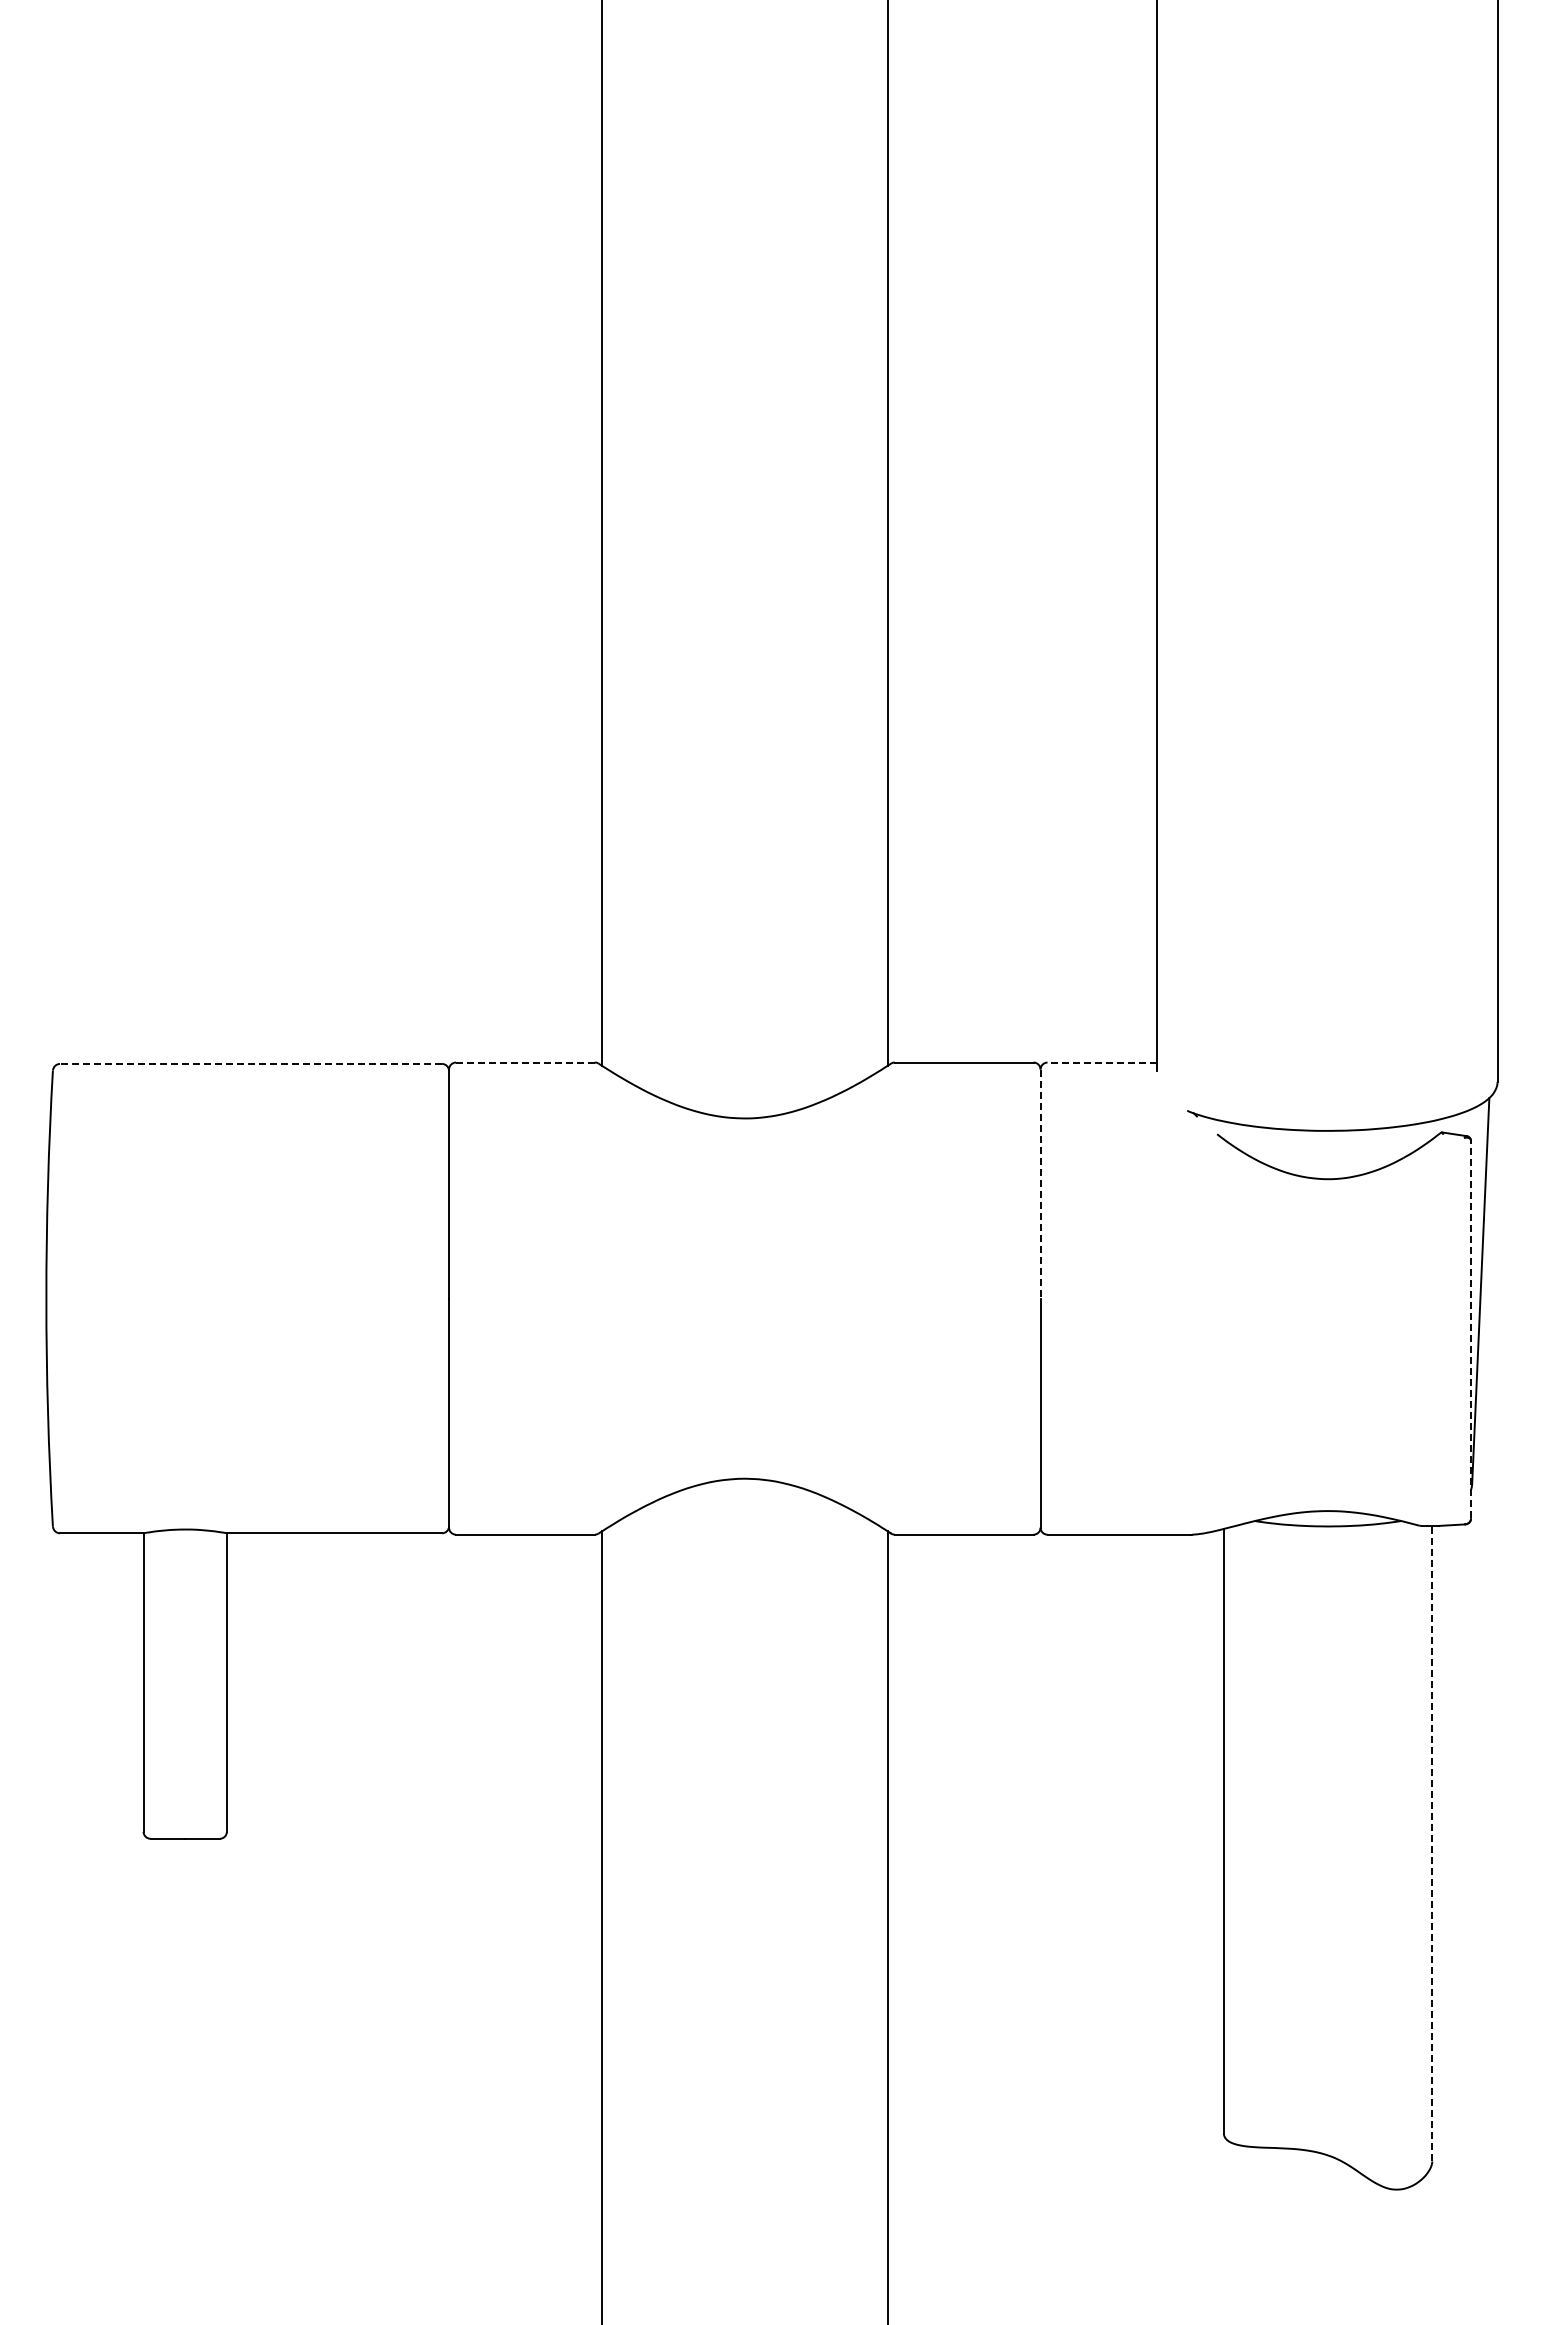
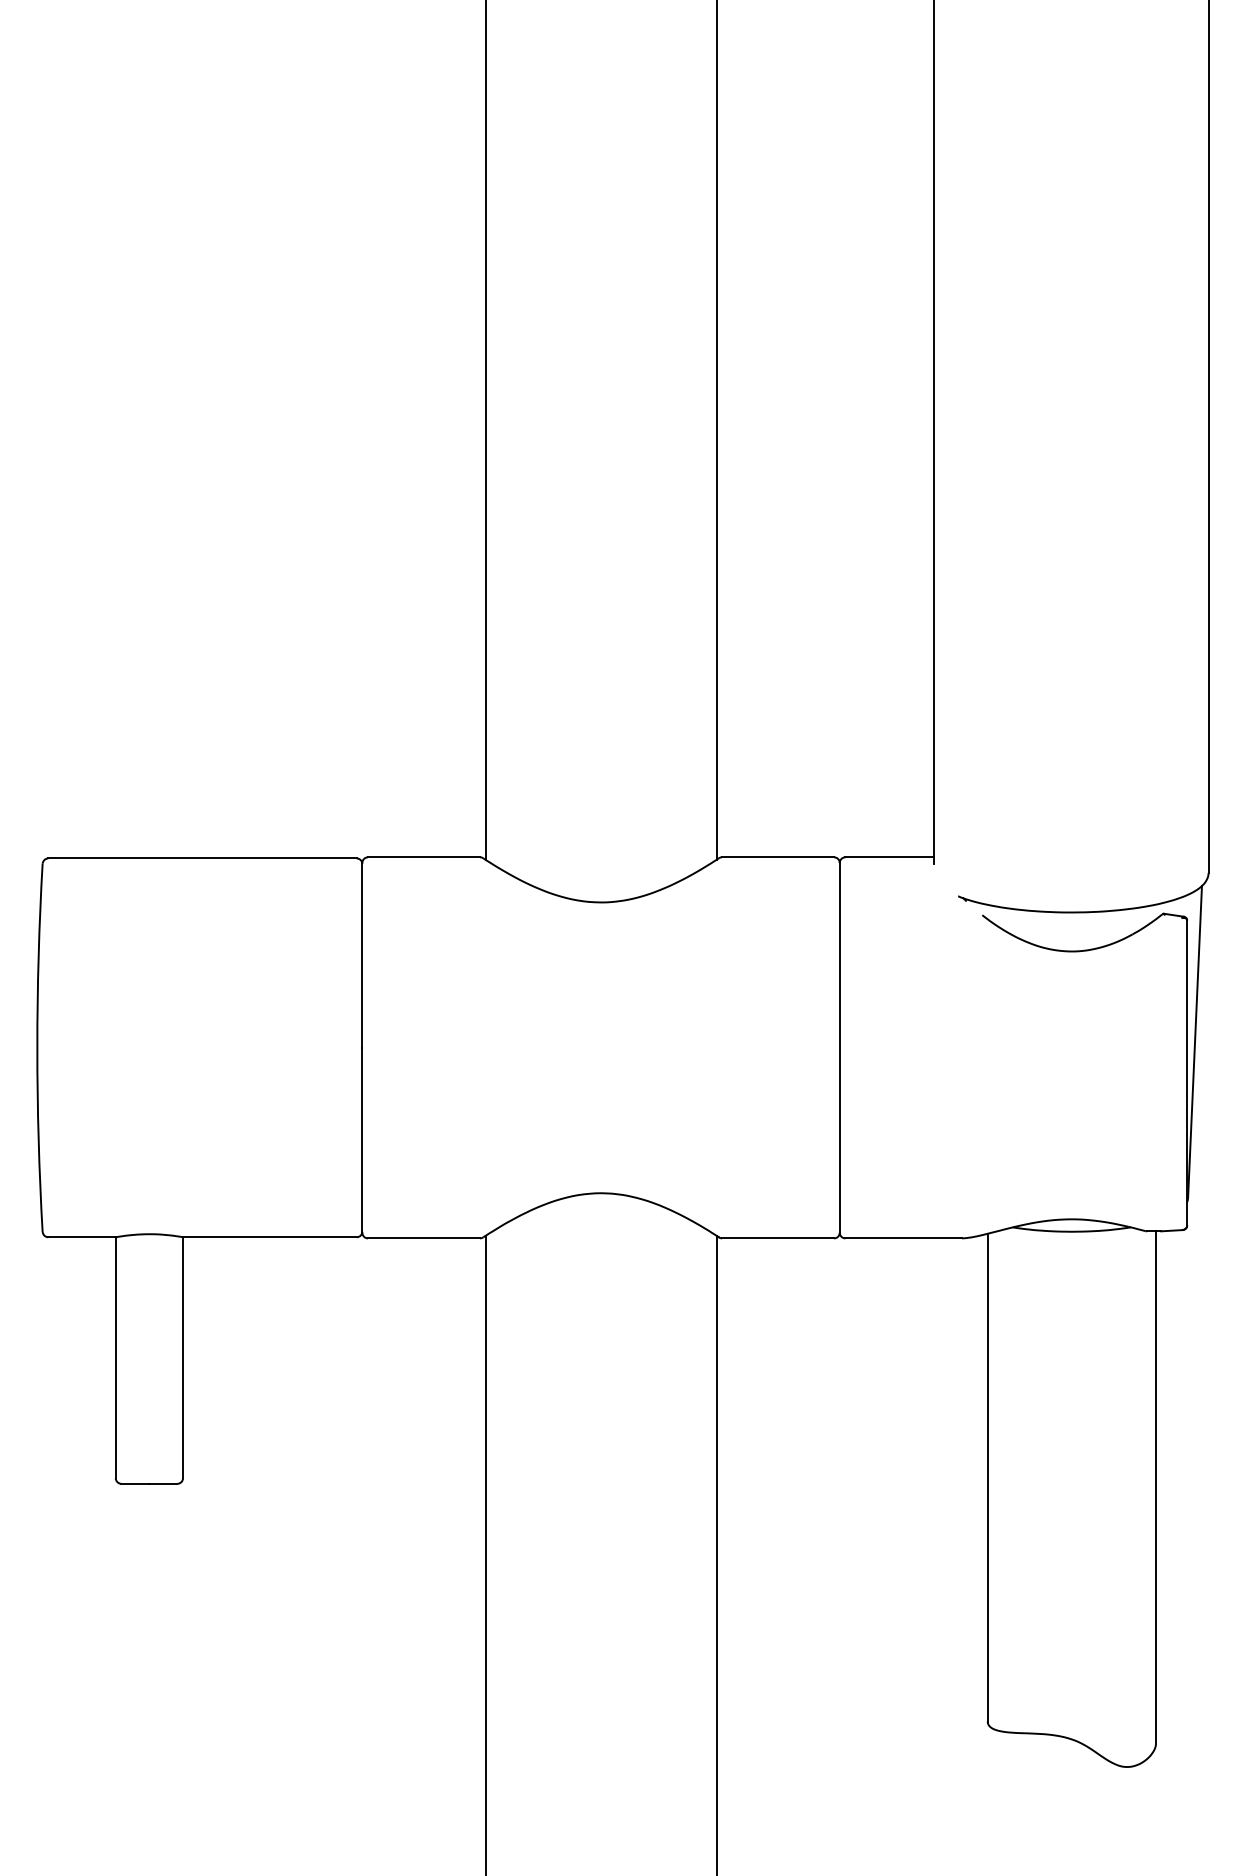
line: (524, 1062) -> (423, 857), dashed -> solid
line: (1102, 1062) -> (889, 857), dashed -> solid
line: (250, 1063) -> (202, 858), dashed -> solid
line: (1040, 1184) -> (839, 955), dashed -> solid
line: (1471, 1329) -> (1187, 1072), dashed -> solid
line: (1432, 1843) -> (1156, 1487), dashed -> solid

